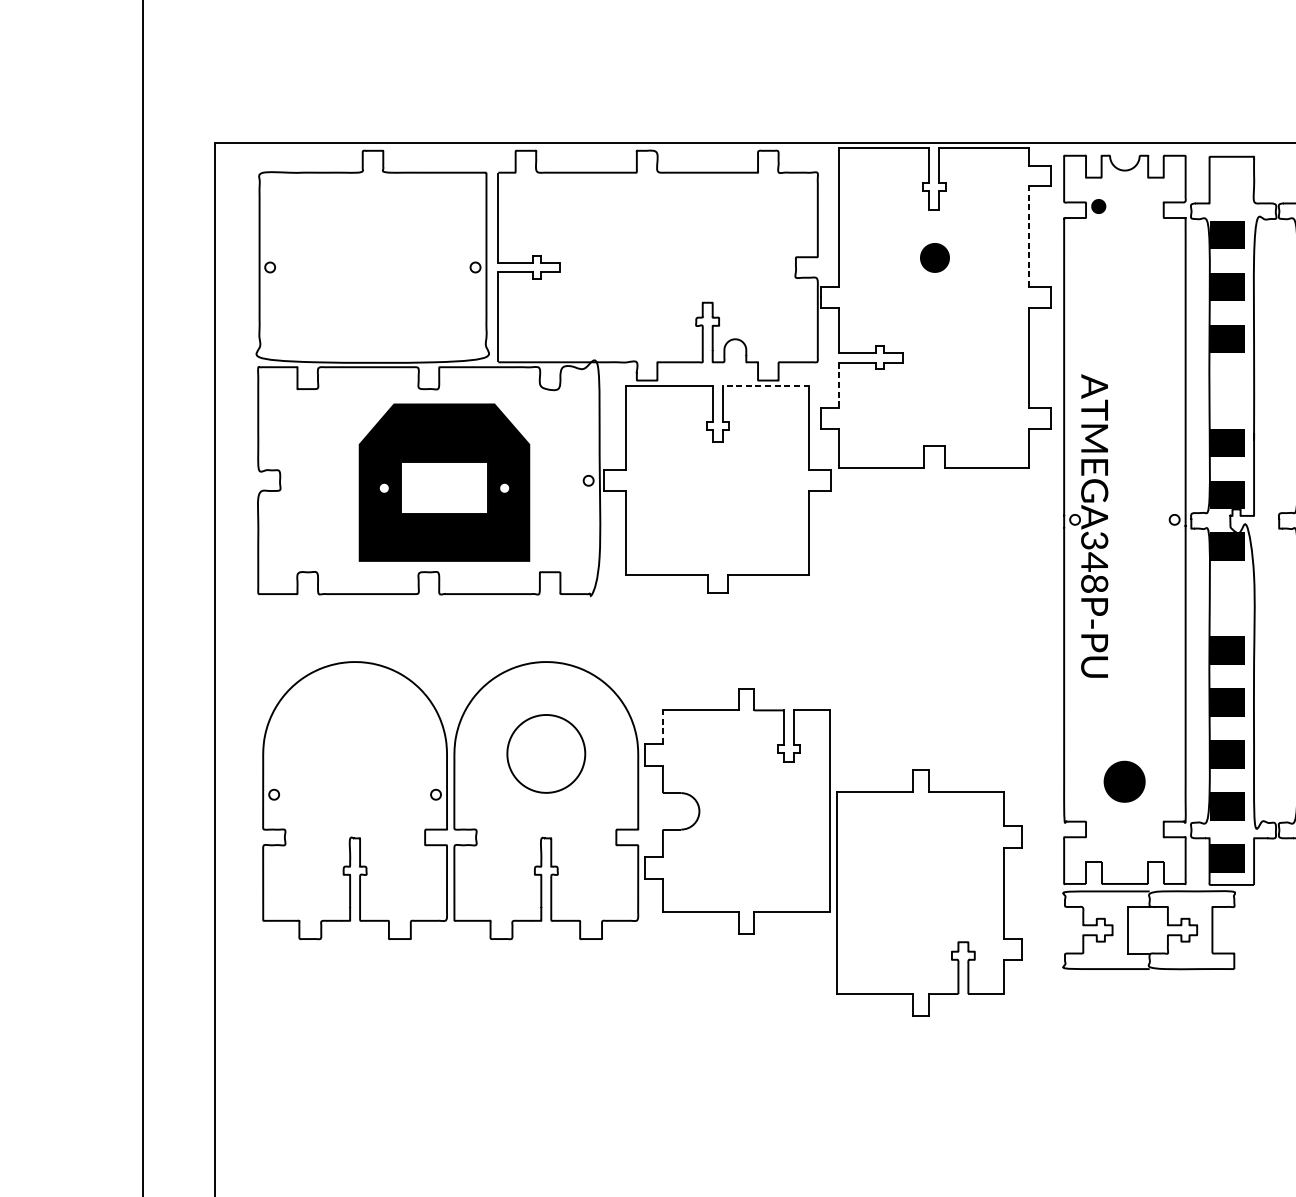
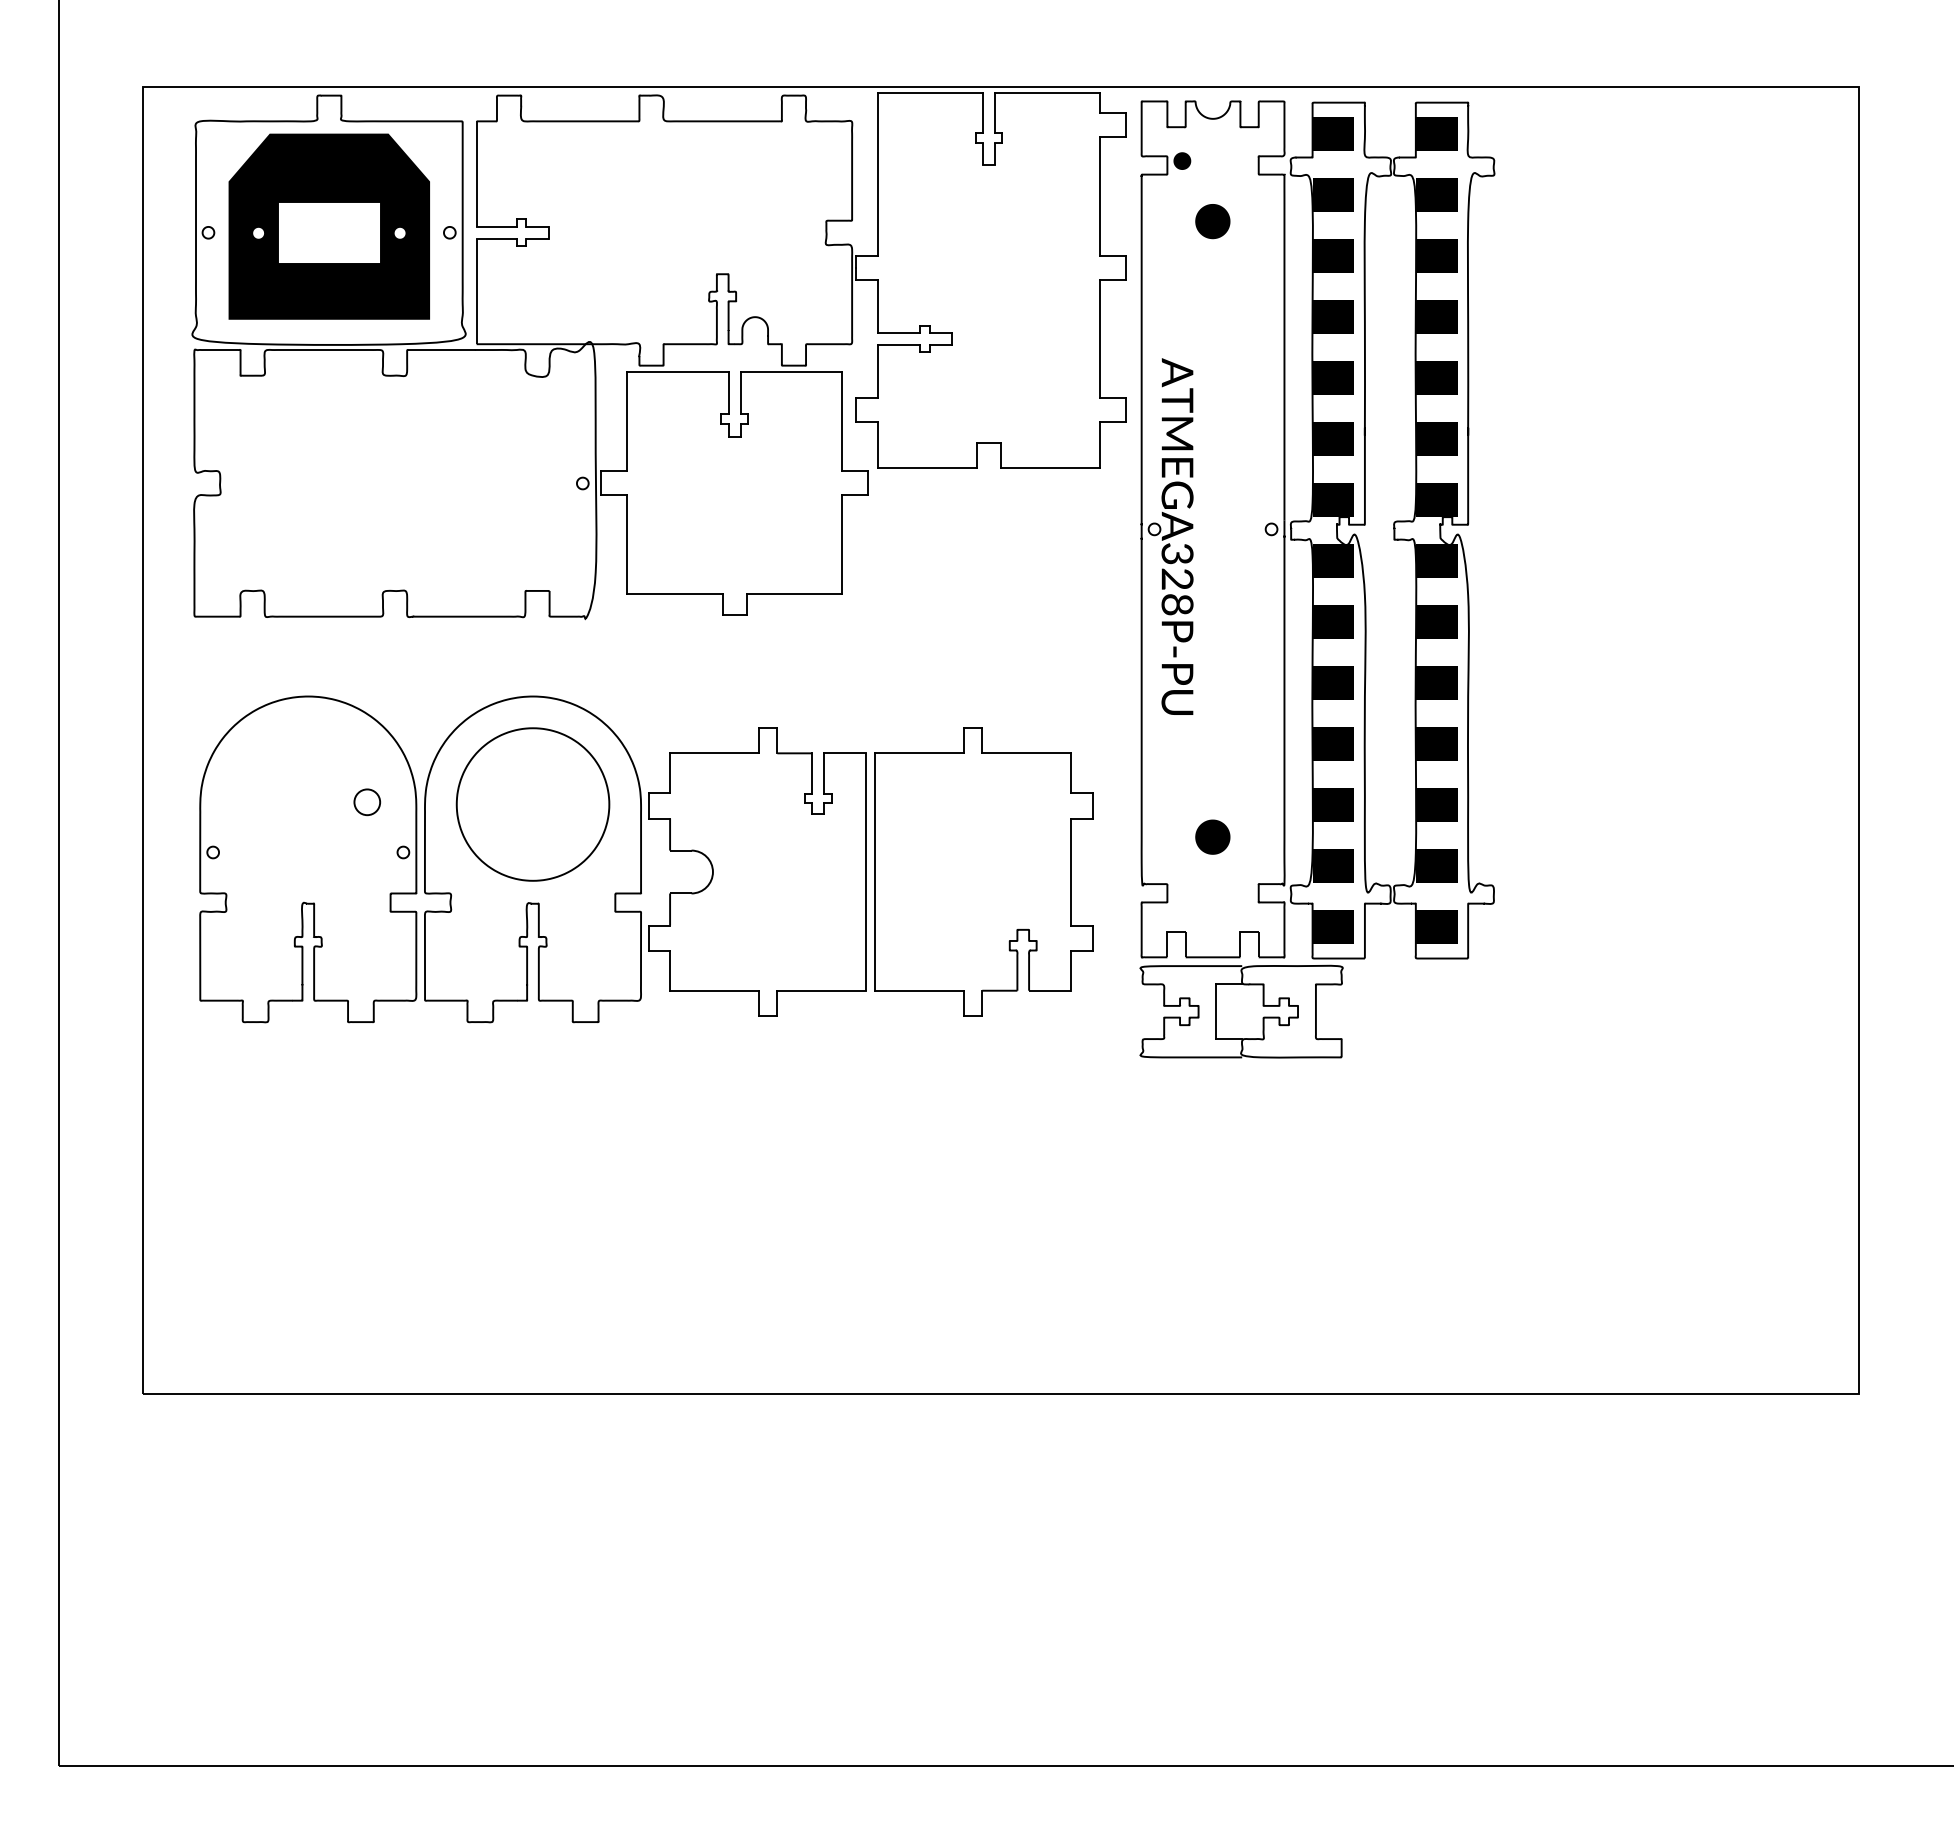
fill: (1227, 183) -> (1333, 133), added
line: (1029, 236) -> (1100, 196), dashed -> solid
part: (934, 257) -> (1212, 221), moved
line: (766, 385) -> (791, 371), dashed -> solid
line: (839, 385) -> (877, 371), dashed -> solid
fill: (1227, 390) -> (1333, 377), added
part: (443, 482) -> (328, 226), moved
text: (1094, 561) -> (1177, 578), ATMEGA348P-PU -> ATMEGA328P-PU
fill: (1227, 598) -> (1333, 621), added
line: (663, 727) -> (670, 773), dashed -> solid
circle: (405, 752) -> (367, 802), added
part: (545, 753) -> (532, 804), size x1.67
part: (1124, 781) -> (1212, 836), size x0.71
part: (929, 892) -> (983, 871), moved

